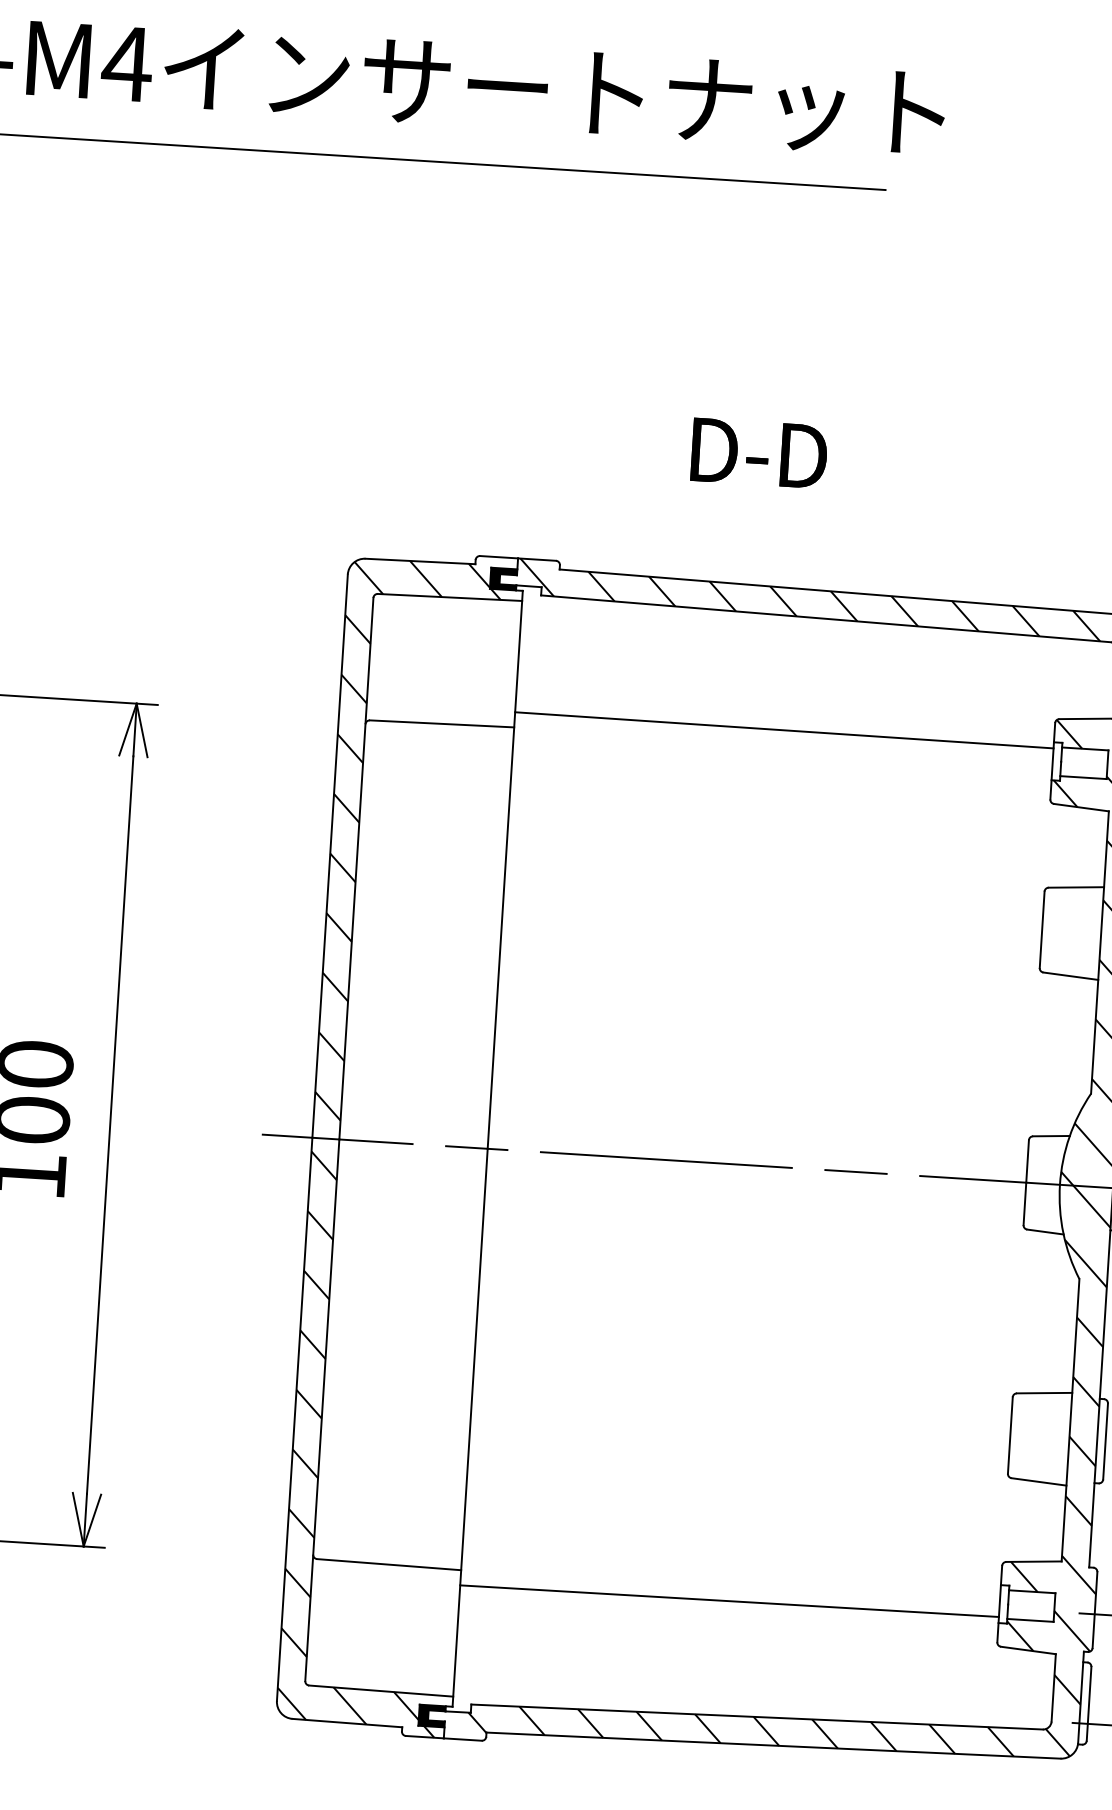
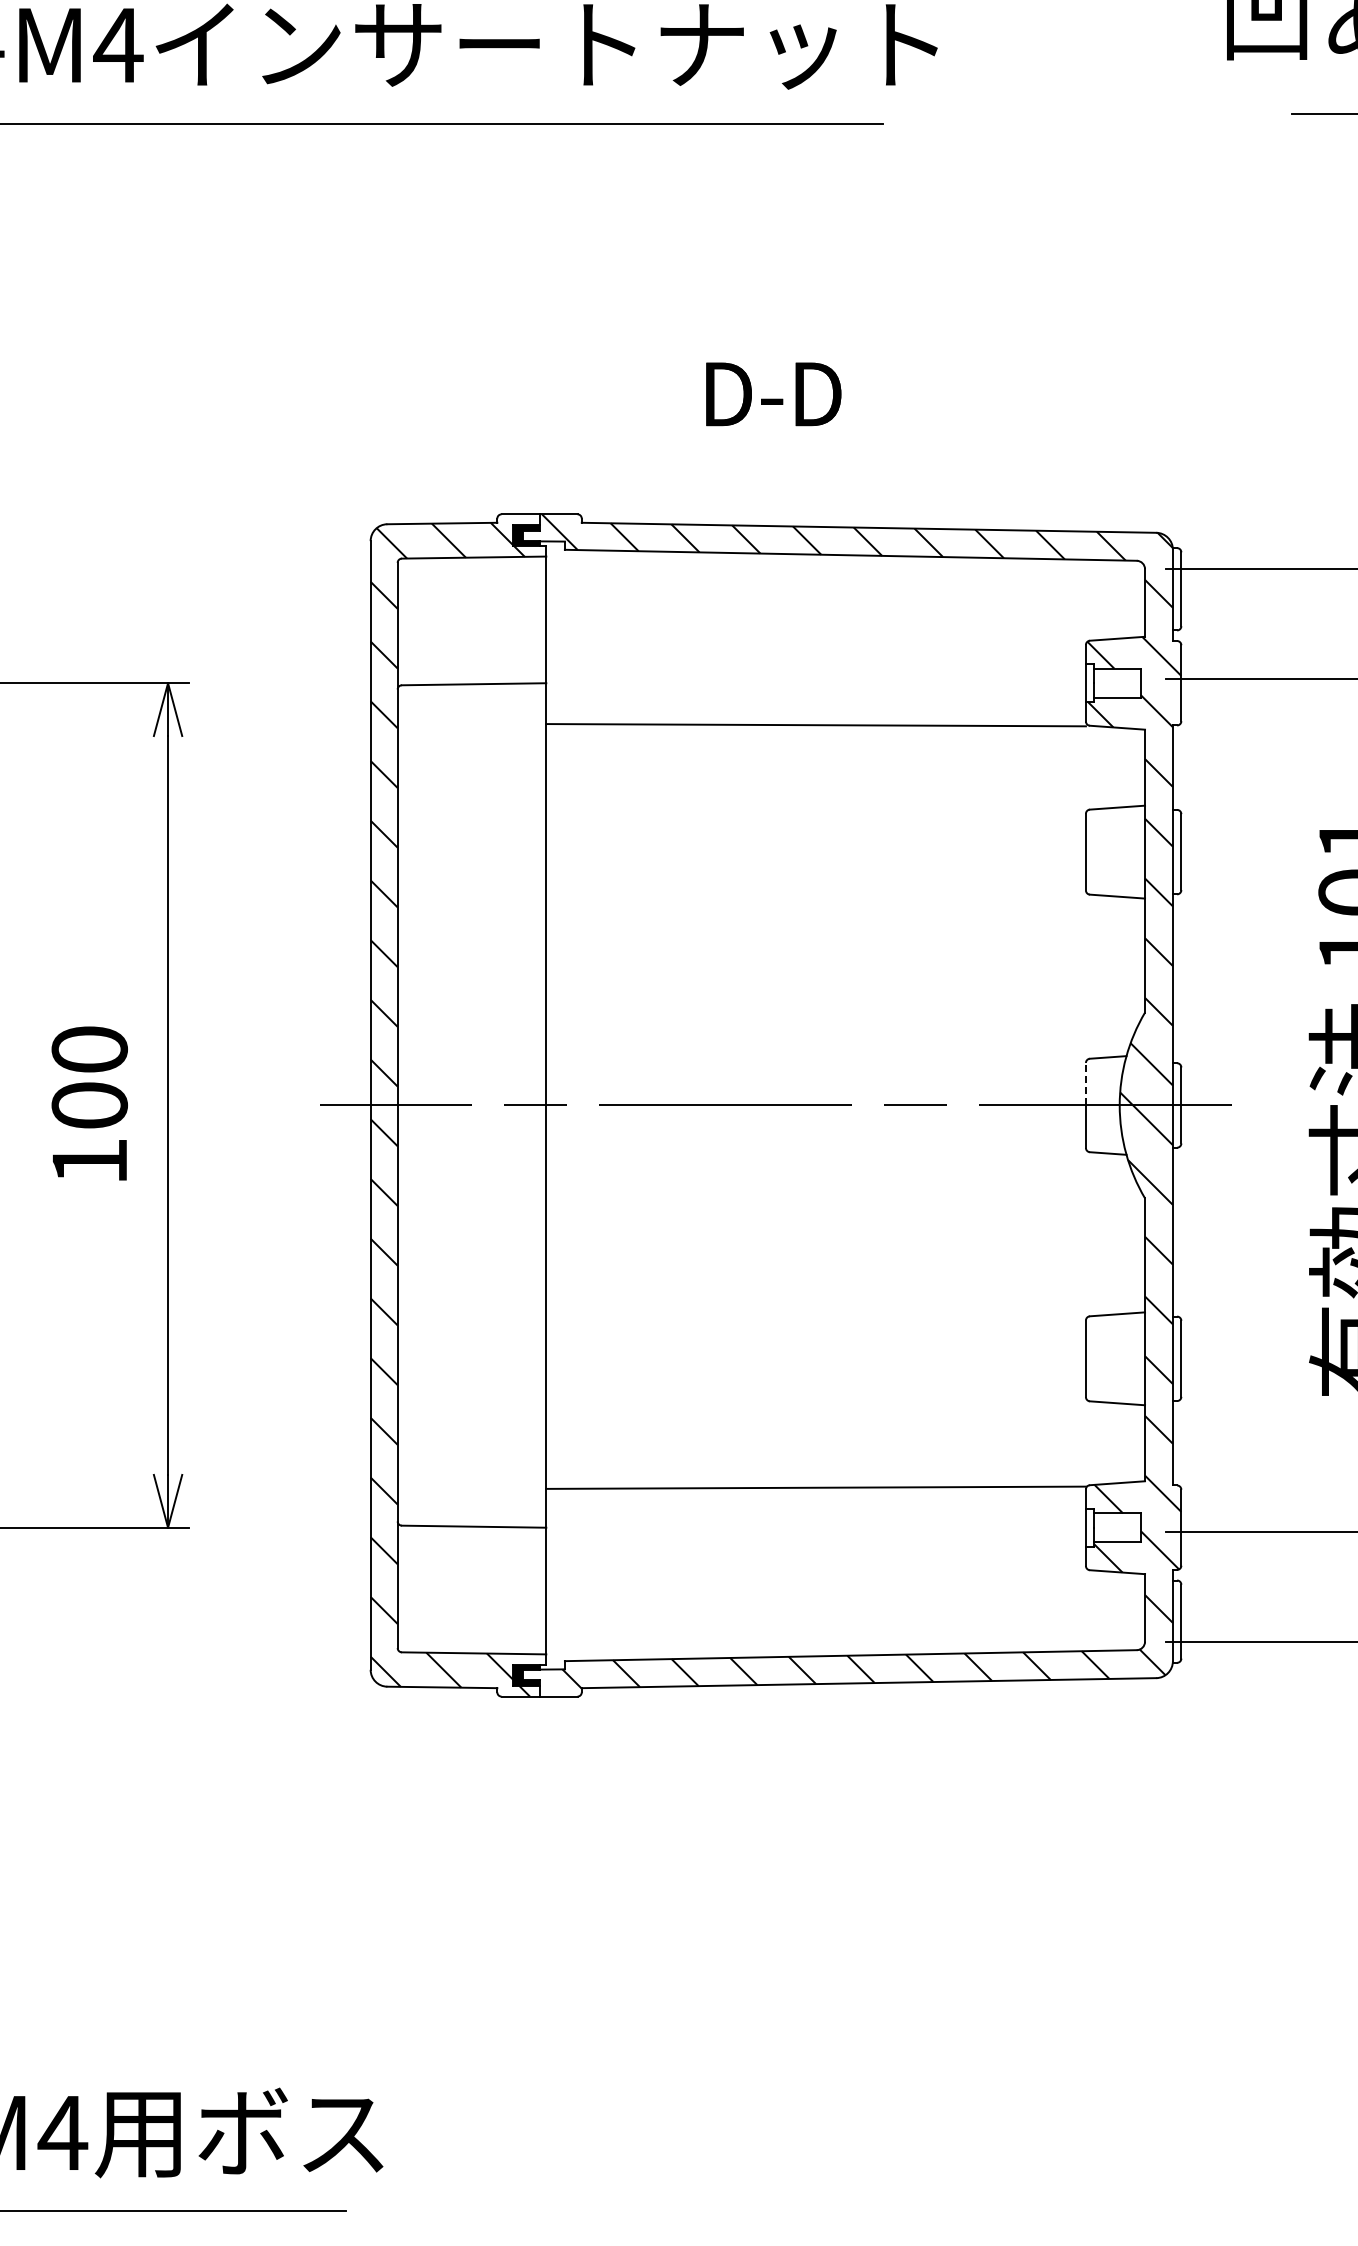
line: (783, 730) -> (815, 725), moved
line: (1027, 1160) -> (1085, 1083), solid -> dashed
line: (728, 1600) -> (815, 1487), moved

